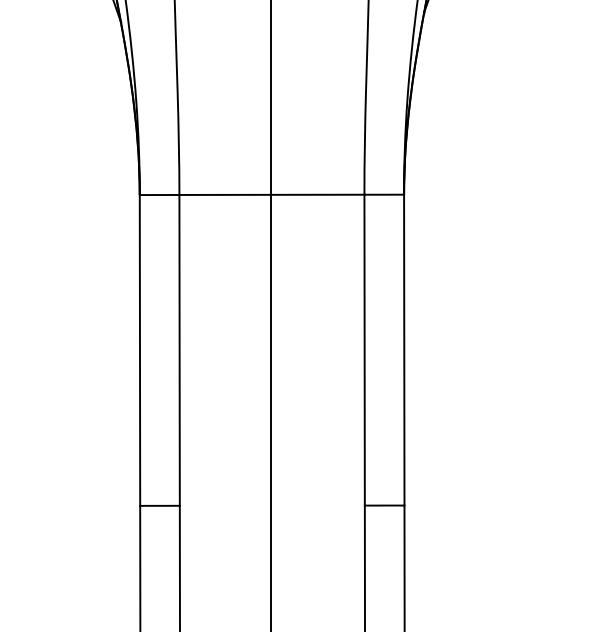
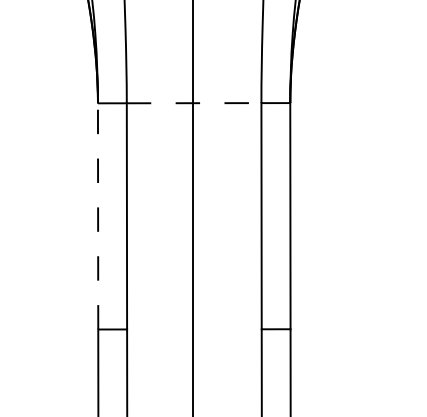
line: (271, 194) -> (193, 102), solid -> dashed
line: (139, 349) -> (97, 215), solid -> dashed

